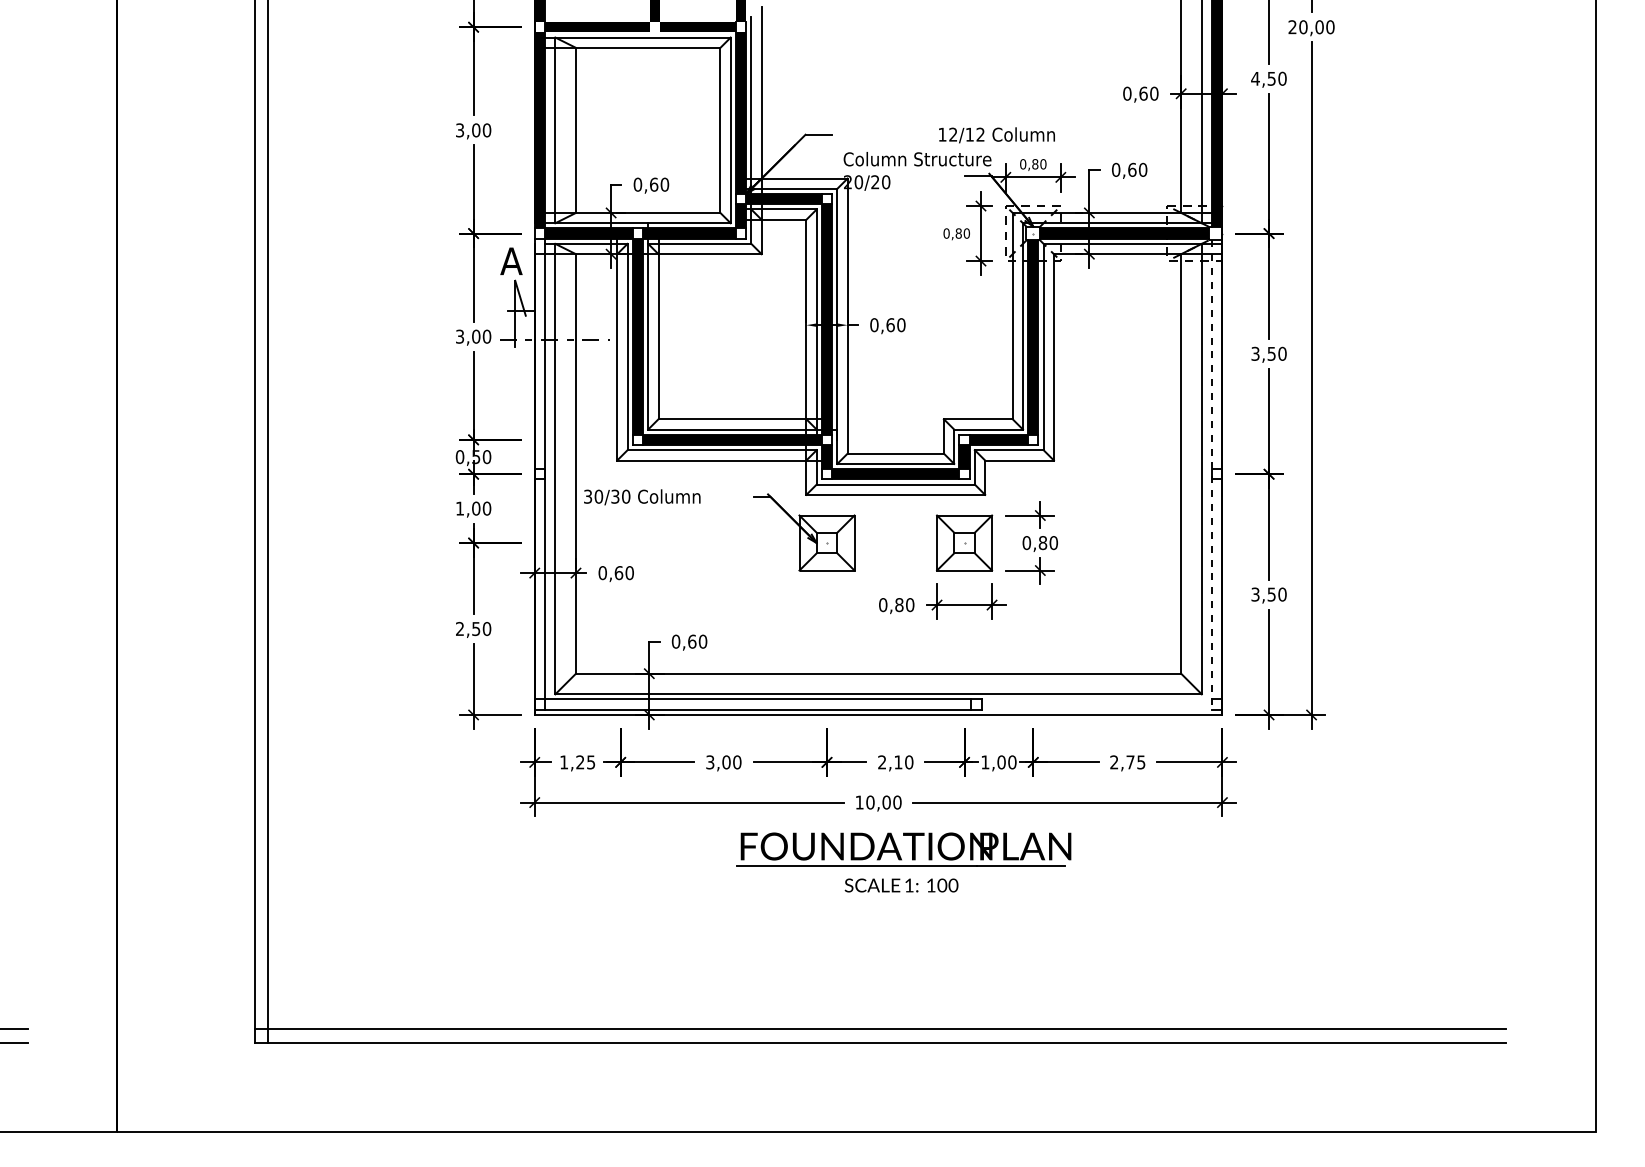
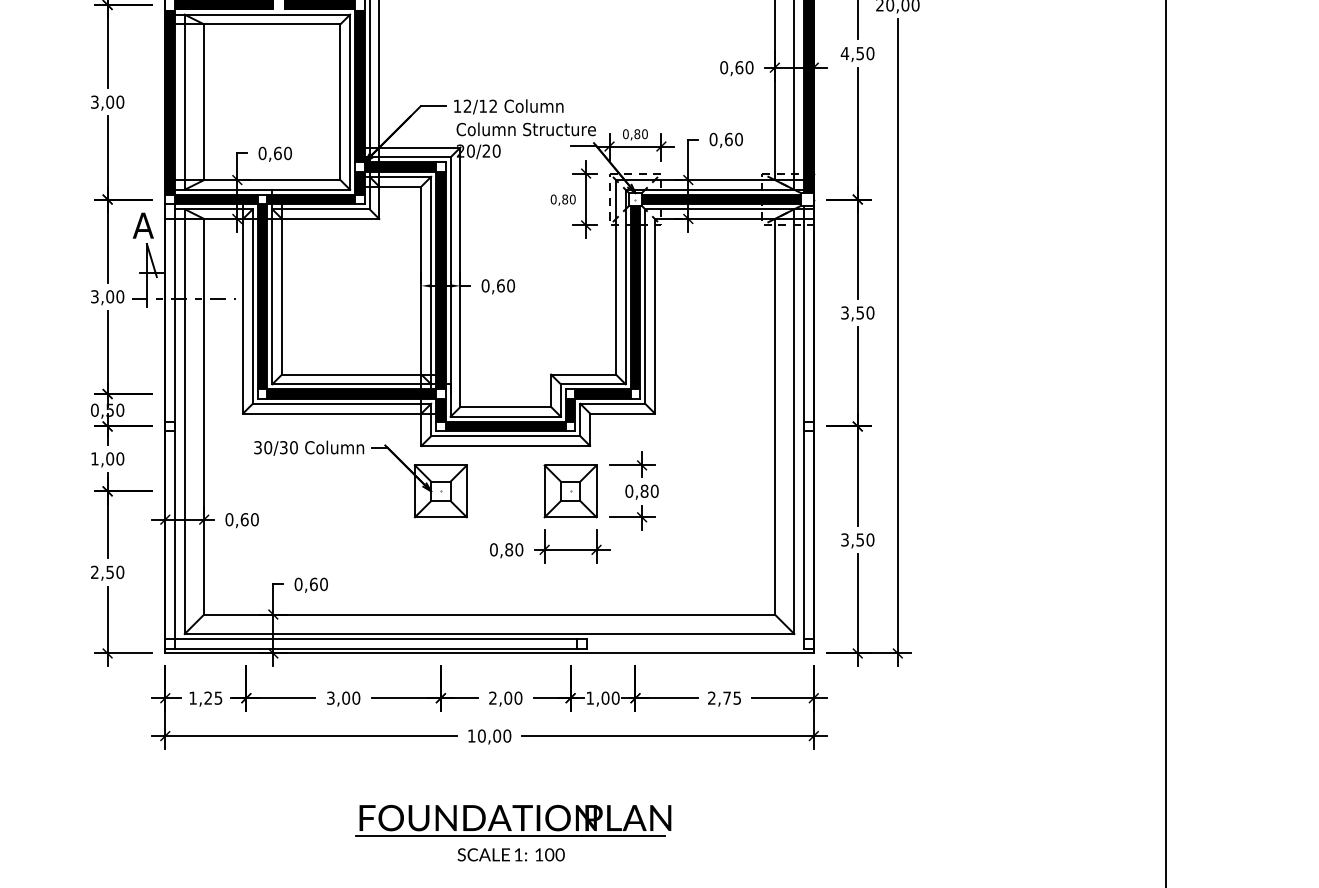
text: (996, 135) -> (508, 107), moved
line: (1212, 475) -> (804, 427), dashed -> solid
text: (642, 497) -> (309, 448), moved
text: (898, 762) -> (508, 698), 2,10 -> 2,00
part: (903, 862) -> (513, 833), moved

